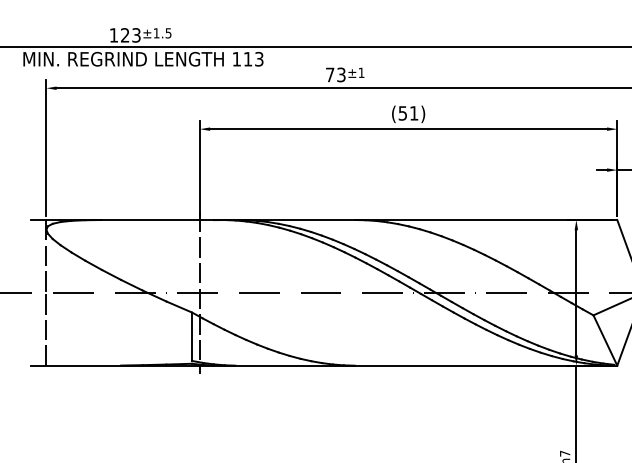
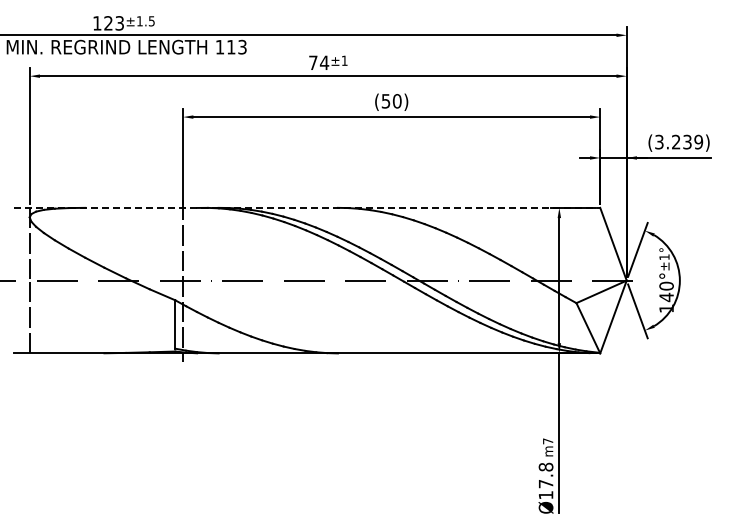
text: (341, 74) -> (324, 62), 73 -> 74
text: (413, 113) -> (396, 101), (51) -> (50)
line: (324, 219) -> (307, 207), solid -> dashed

